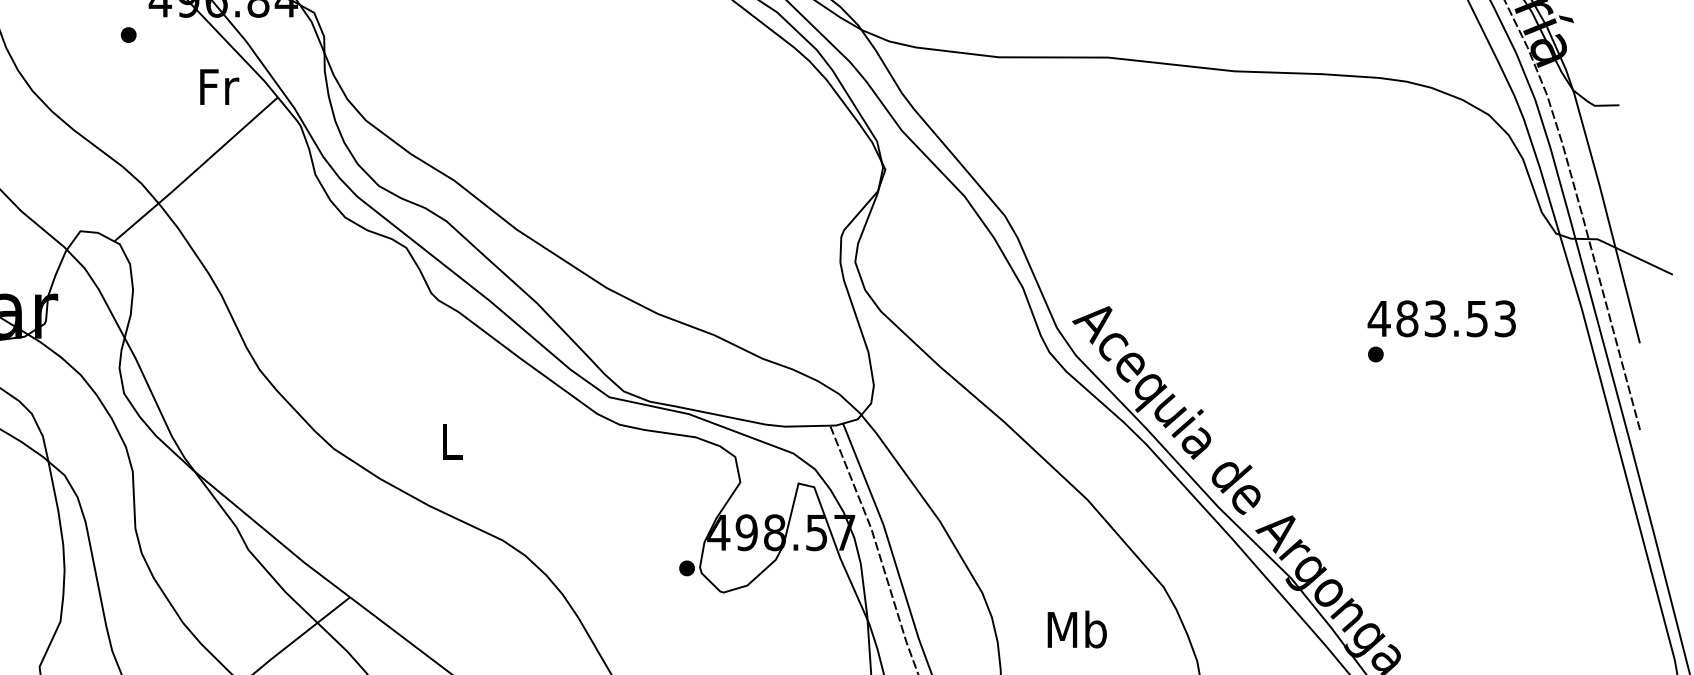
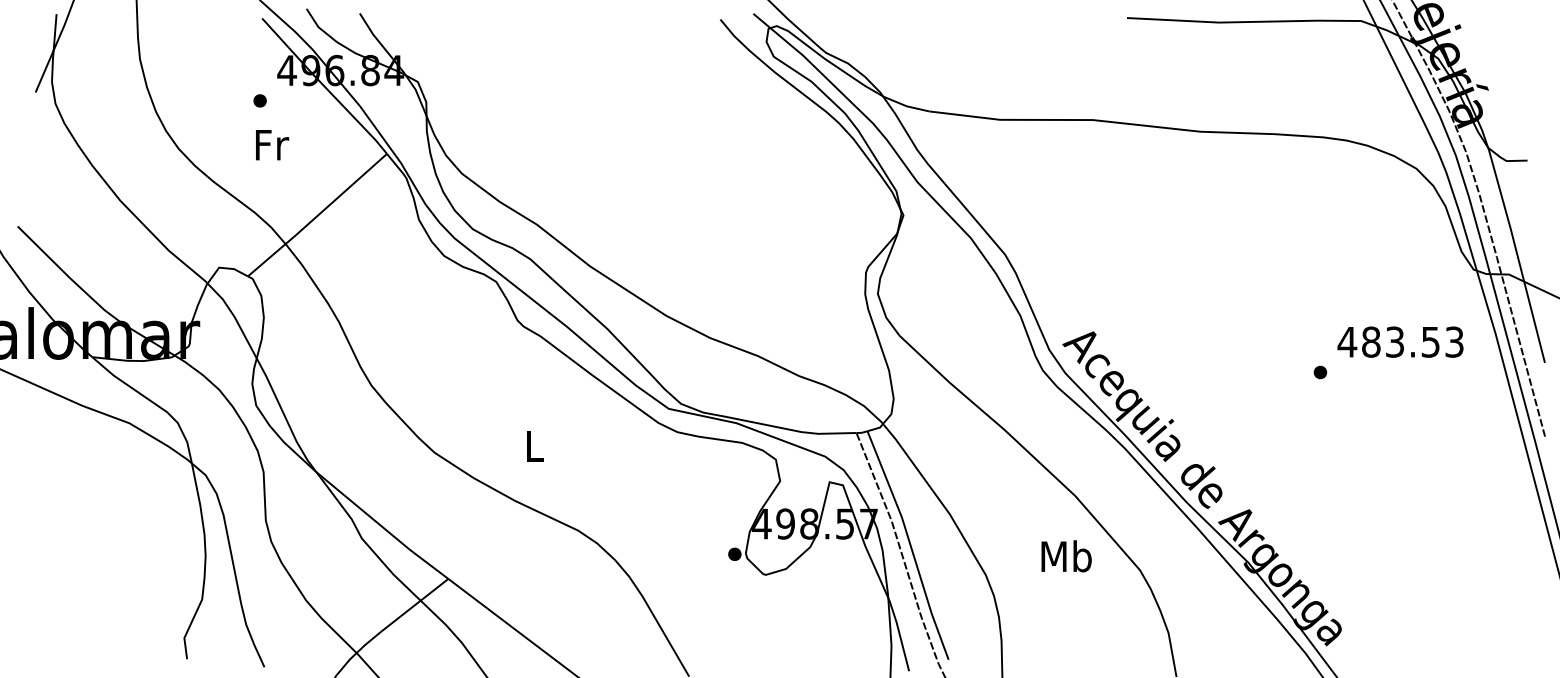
text: (219, 87) -> (272, 145), moved
text: (1441, 318) -> (1400, 341), moved
text: (1077, 629) -> (1066, 556), moved

